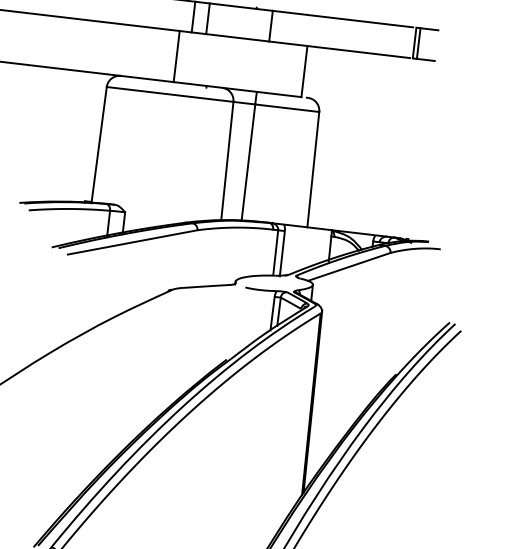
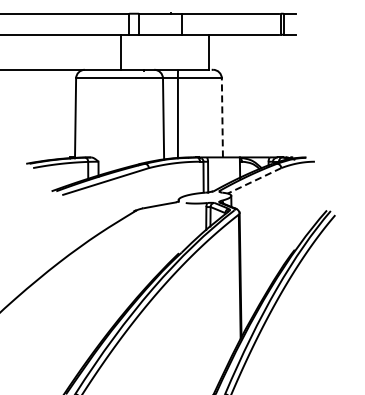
line: (313, 169) -> (222, 117), solid -> dashed
line: (349, 266) -> (254, 180), solid -> dashed

